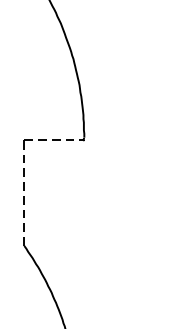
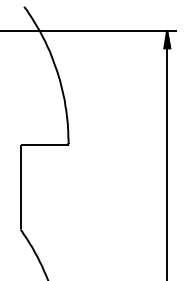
line: (54, 139) -> (44, 144), dashed -> solid
line: (24, 195) -> (20, 189), dashed -> solid

